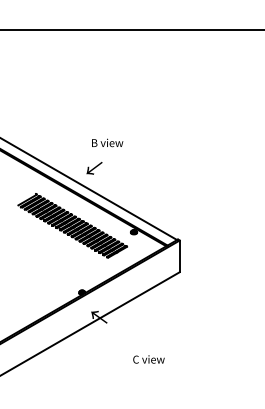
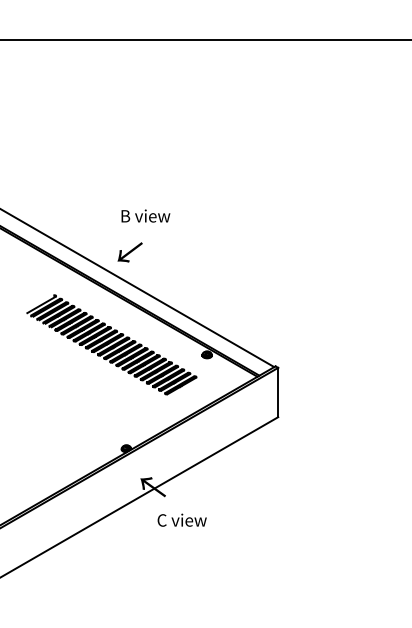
text: (107, 142) -> (145, 215), moved
text: (94, 168) -> (130, 252), moved
text: (148, 359) -> (181, 520), moved

